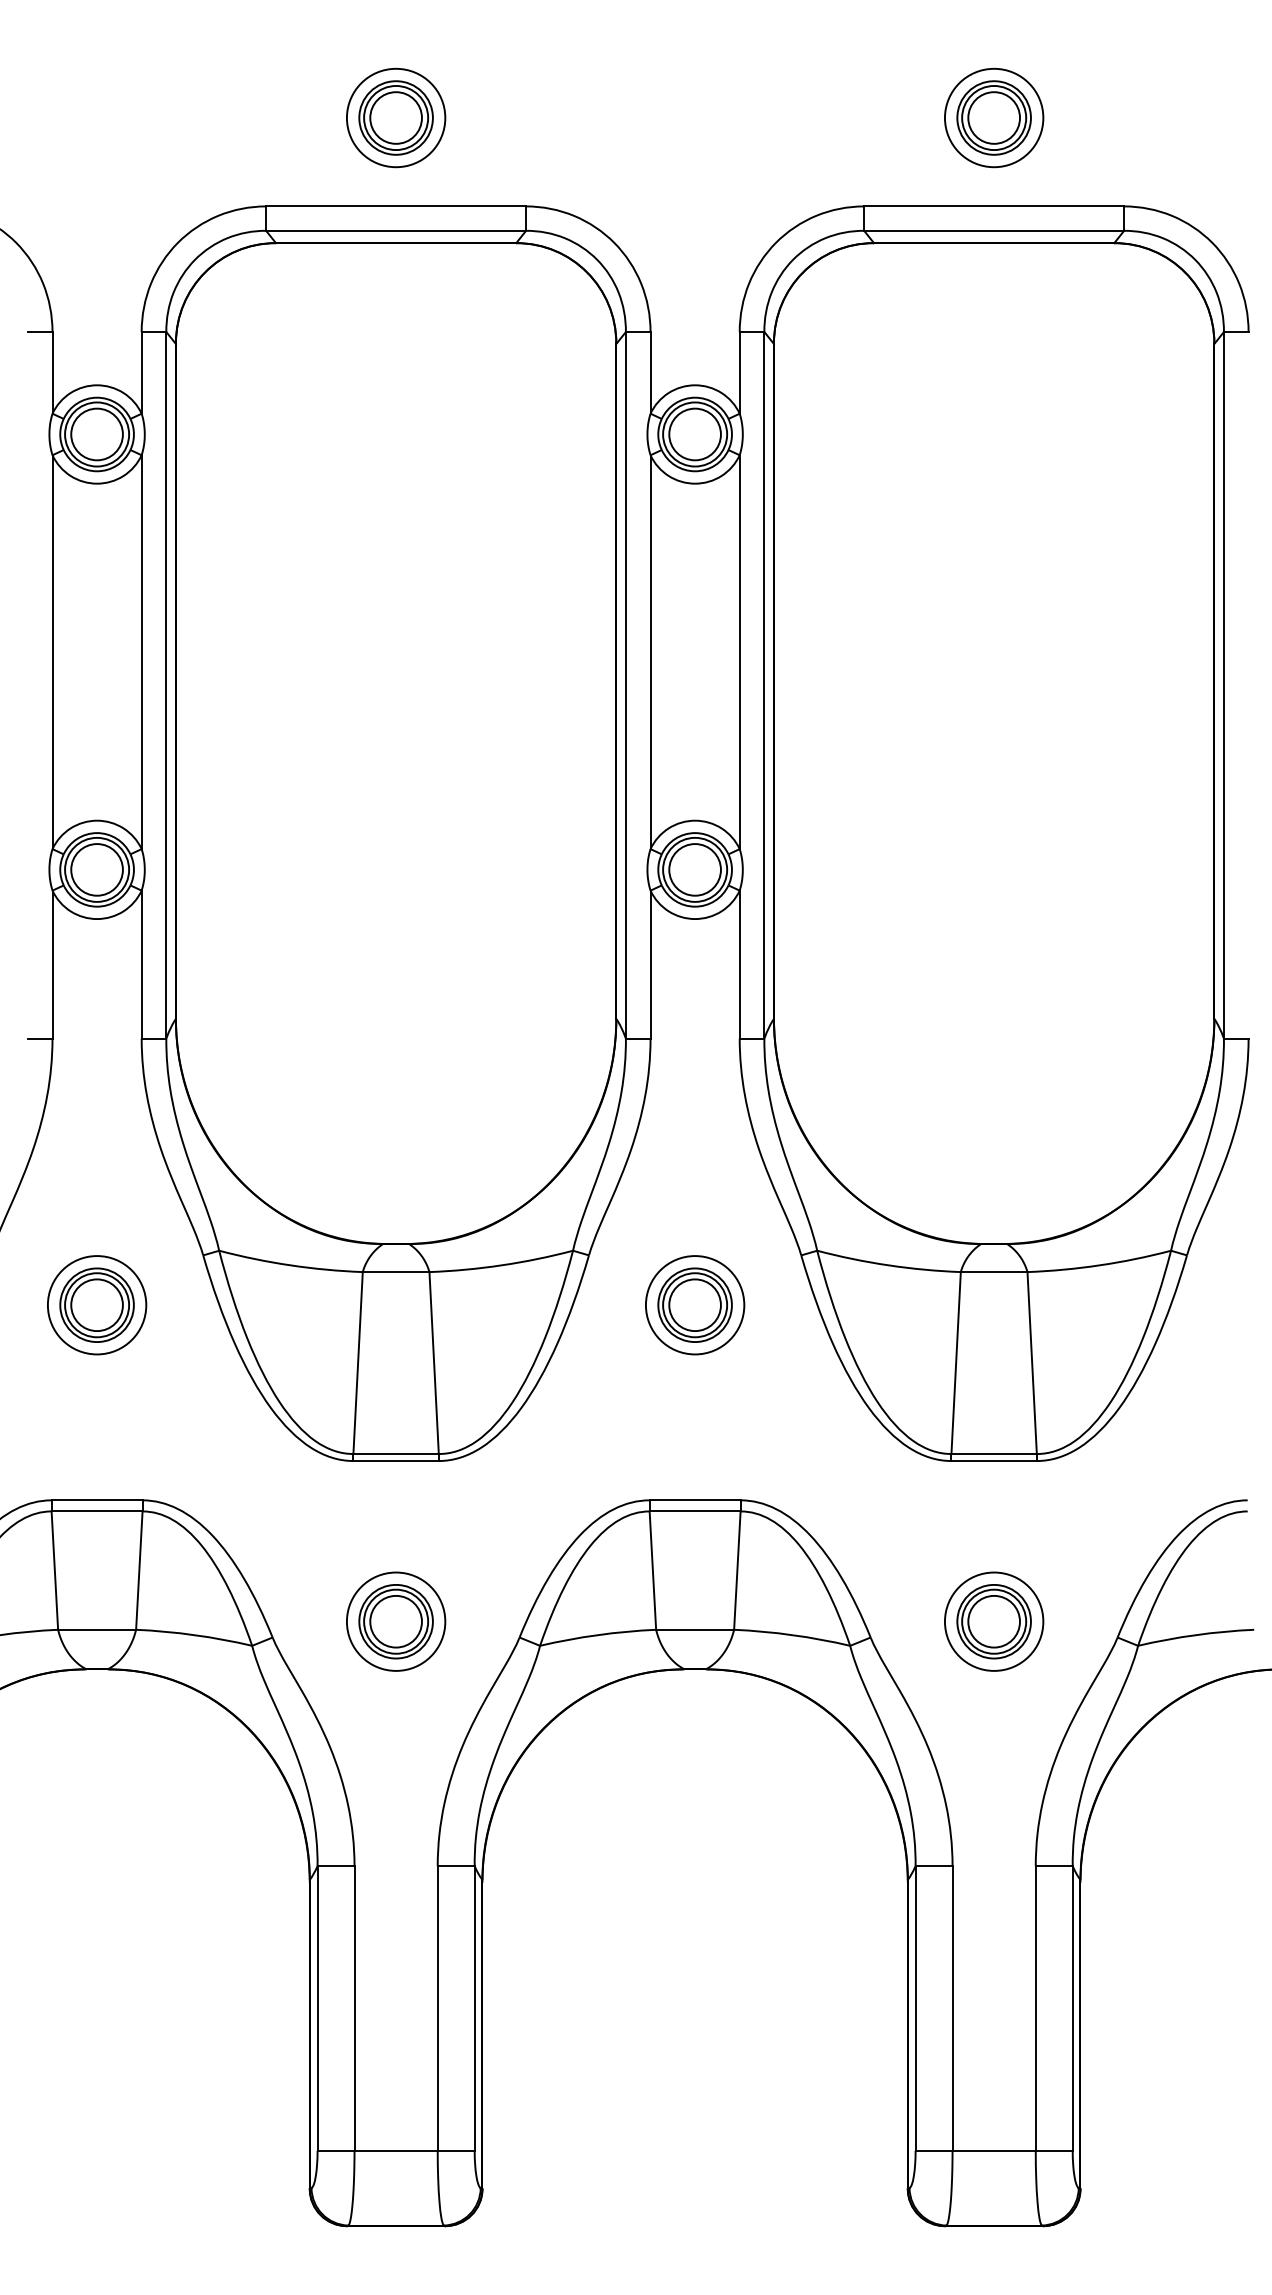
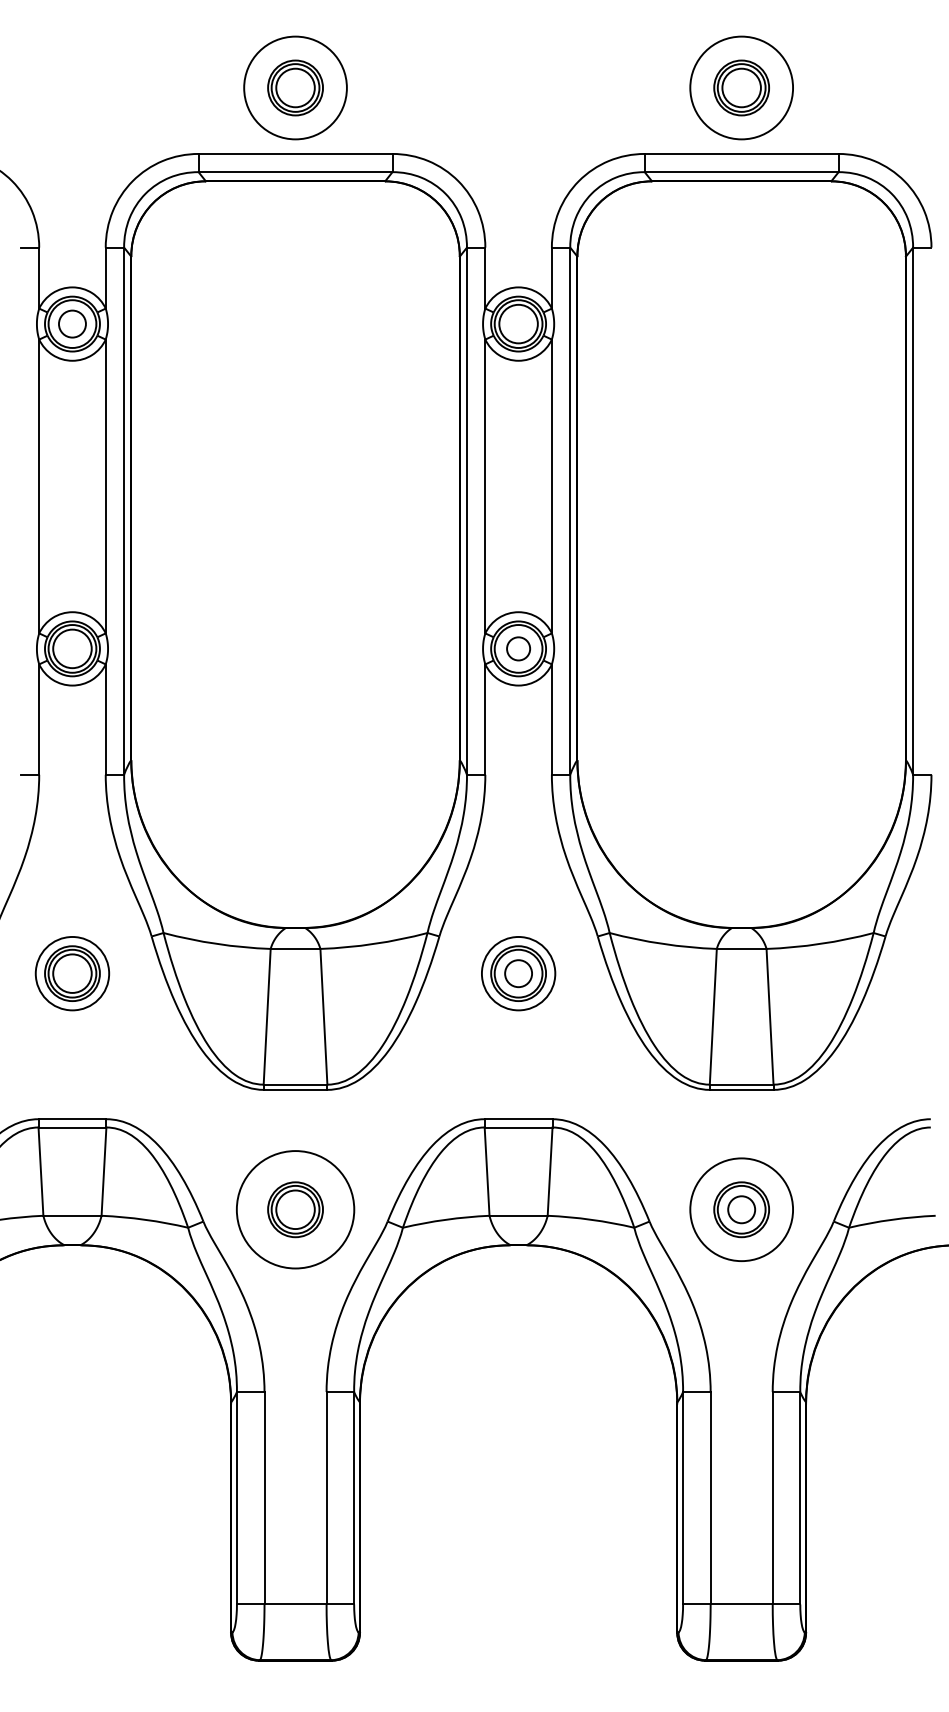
circle: (395, 117) -> (295, 87), size x1.4
circle: (993, 117) -> (741, 87), size x1.4
circle: (96, 434) -> (72, 324), size x0.7
circle: (694, 869) -> (518, 648), size x0.6
circle: (694, 1305) -> (518, 973), size x0.7
circle: (395, 1621) -> (295, 1209), size x1.6
circle: (993, 1621) -> (741, 1209), size x1.4
circle: (994, 1621) -> (741, 1209), size x0.7

